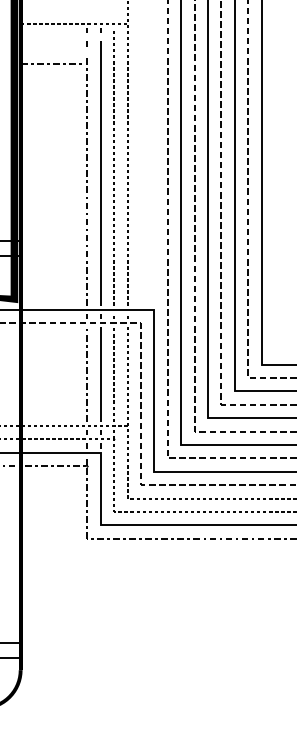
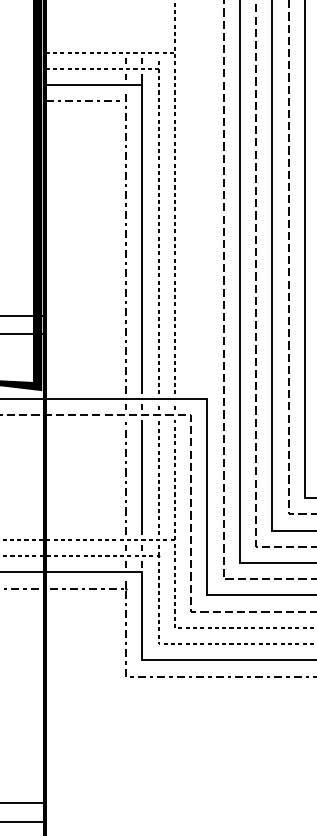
line: (67, 37) -> (101, 69), added
line: (60, 50) -> (93, 84), added

